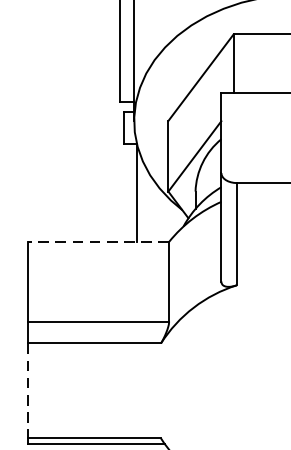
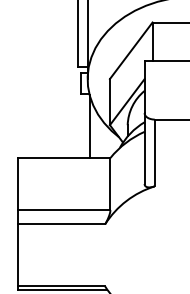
line: (97, 242) -> (63, 158), dashed -> solid
line: (26, 391) -> (17, 255), dashed -> solid

